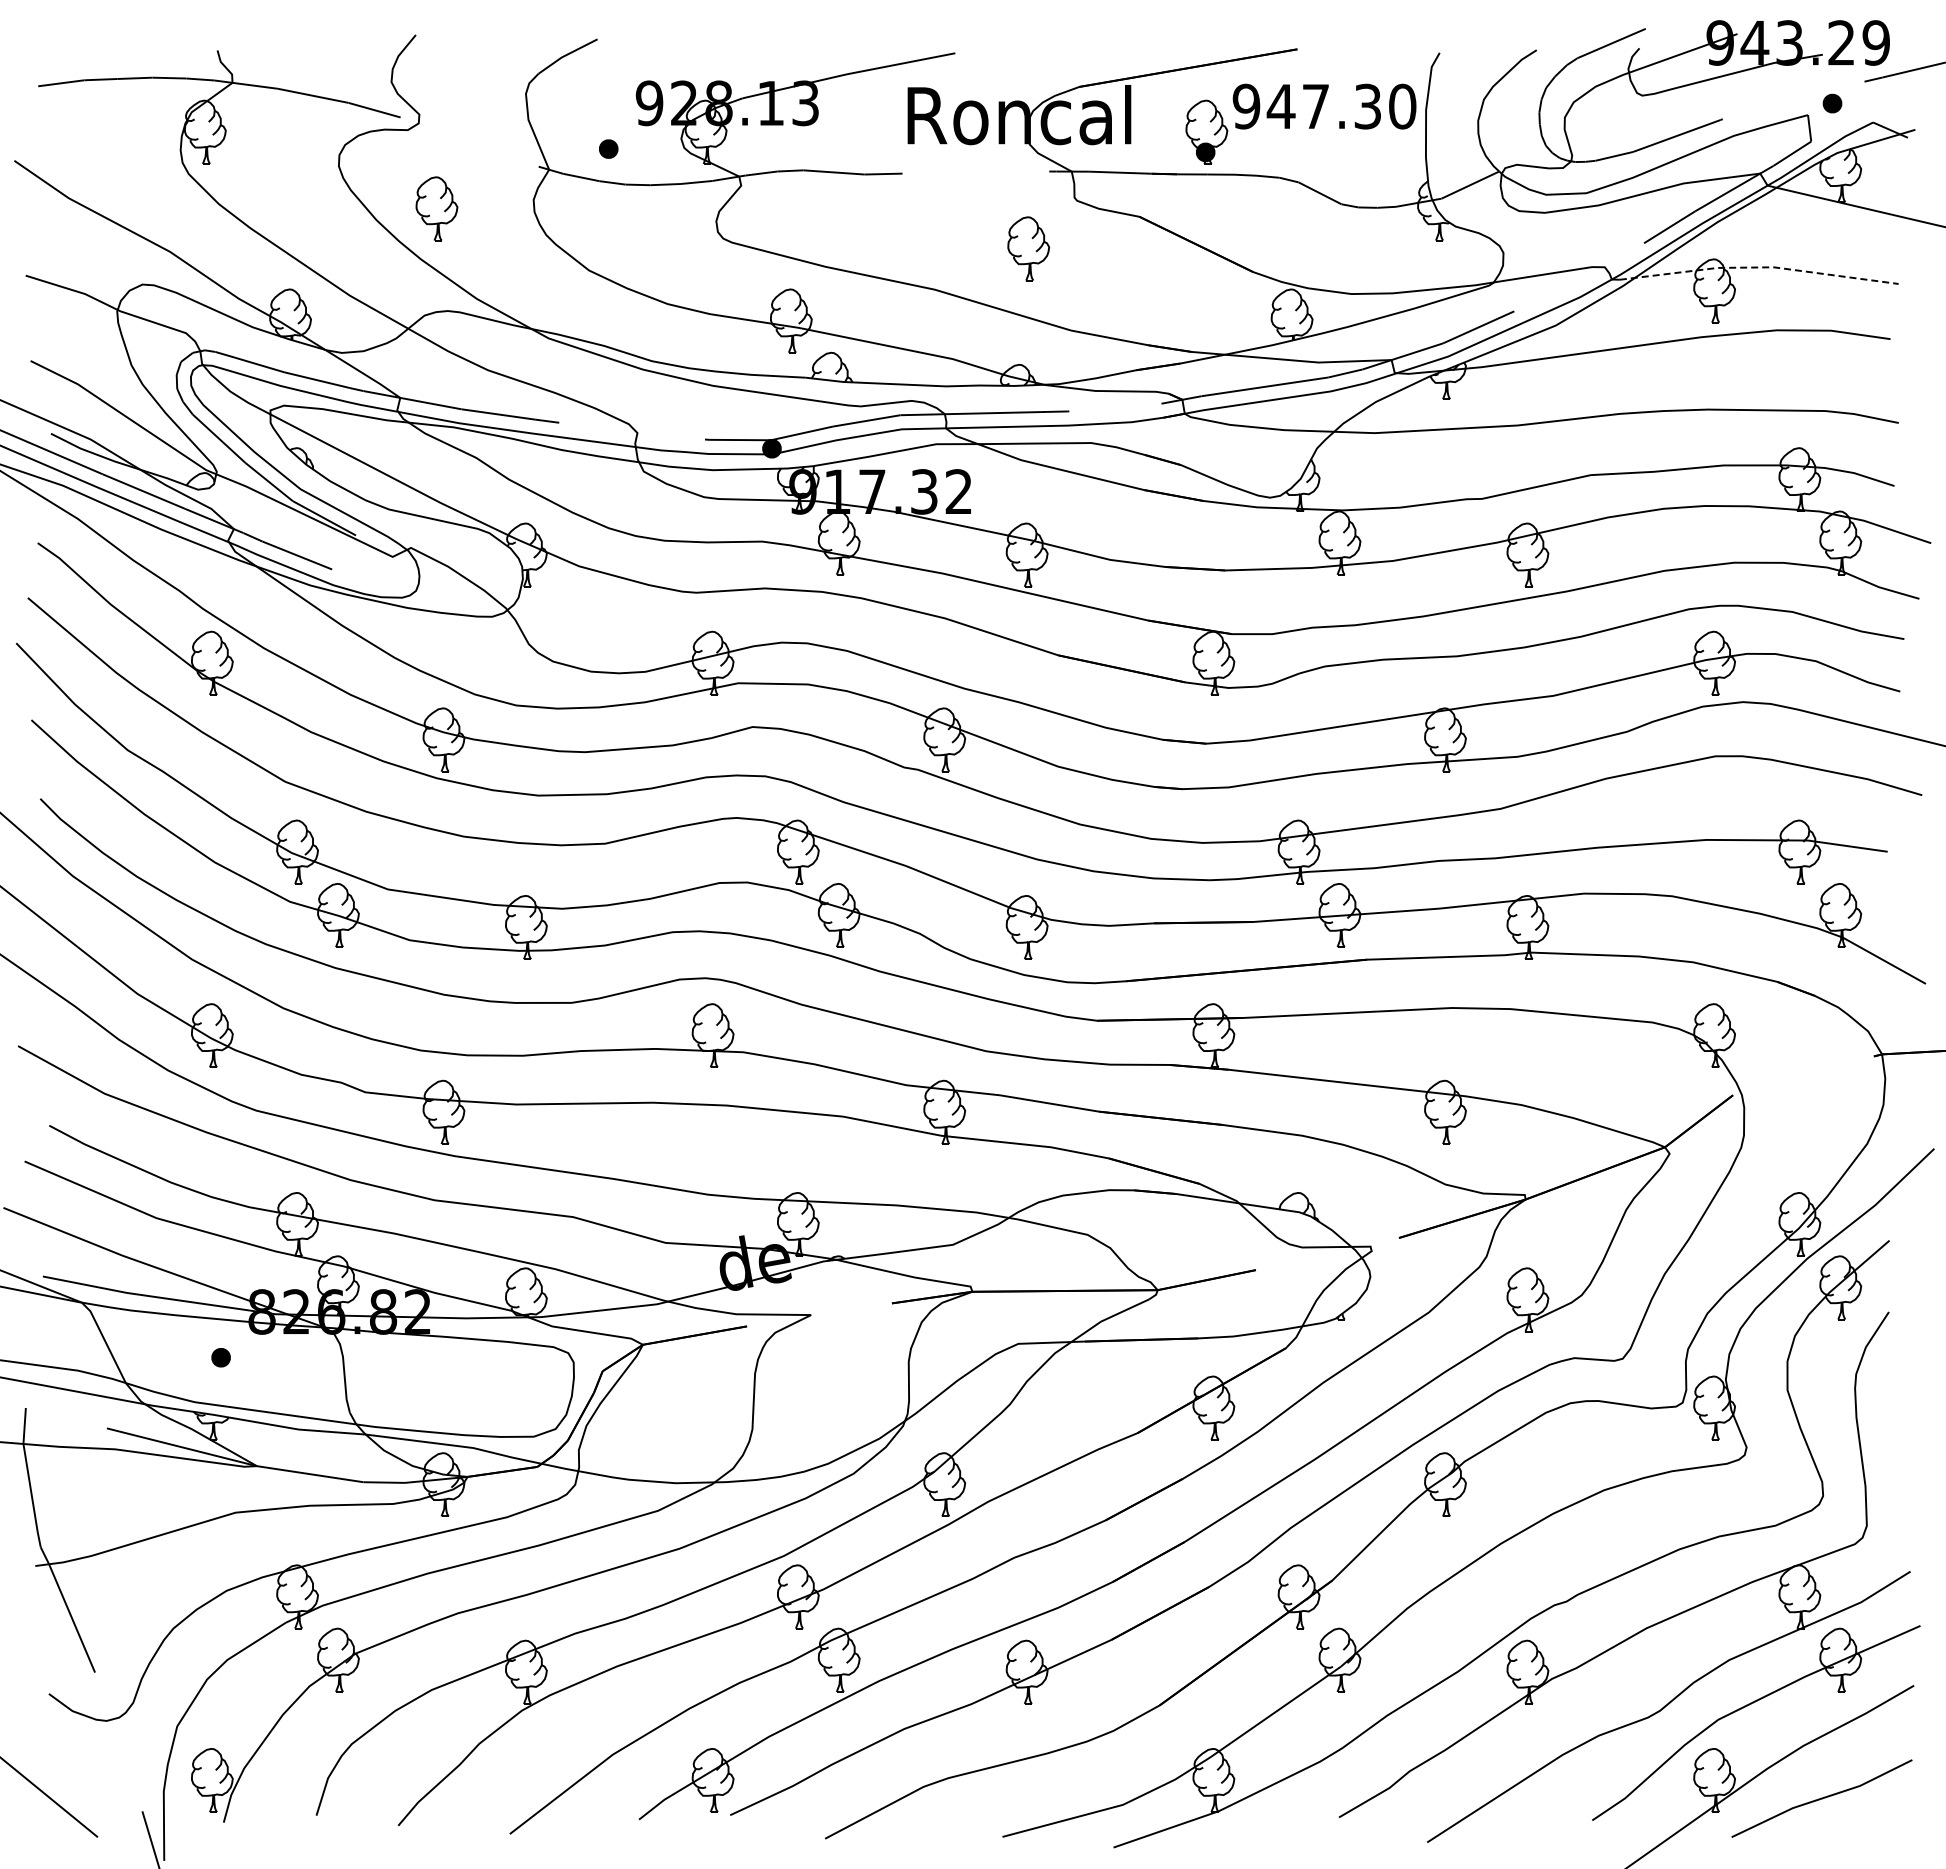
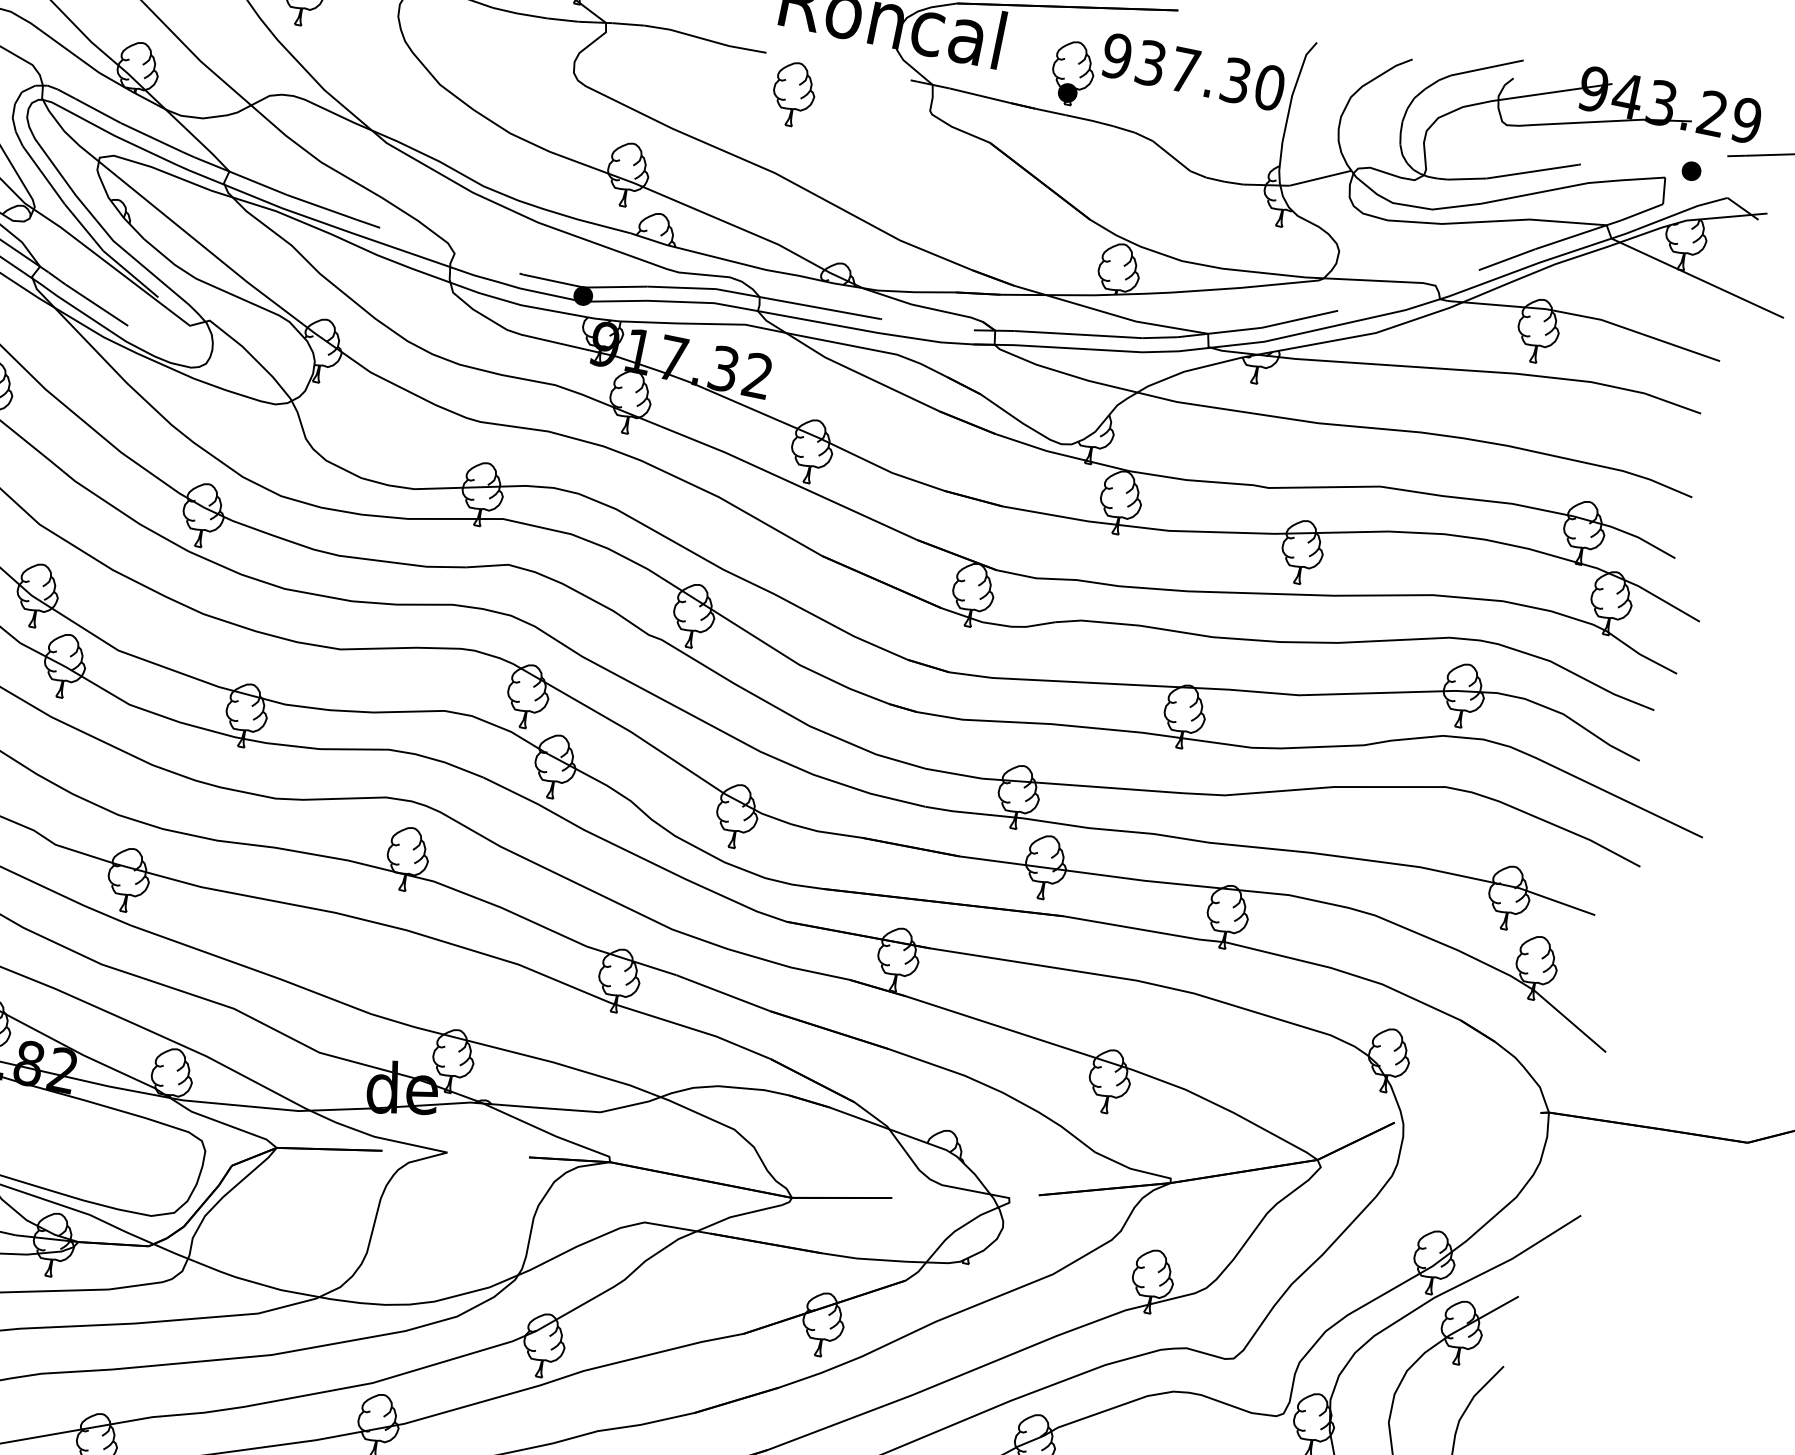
text: (1280, 106) -> (1150, 63), 947.30 -> 937.30
part: (1028, 248) -> (793, 94), moved
line: (1759, 267) -> (1587, 317), dashed -> solid

